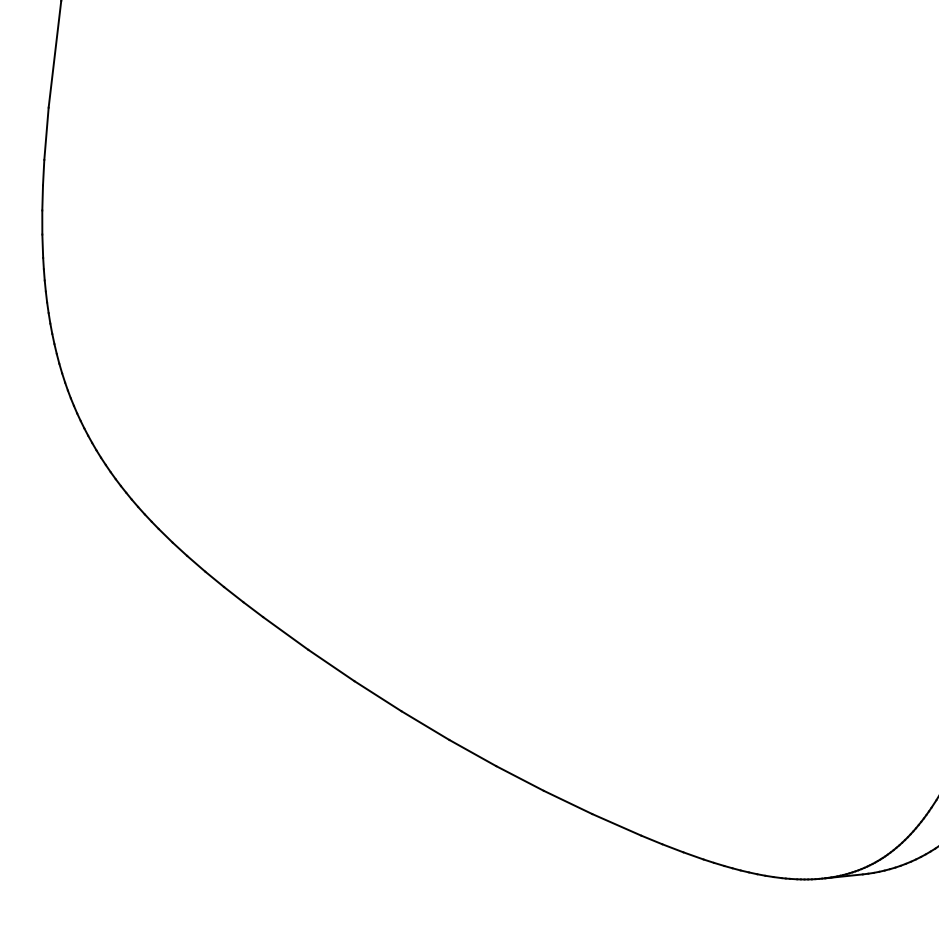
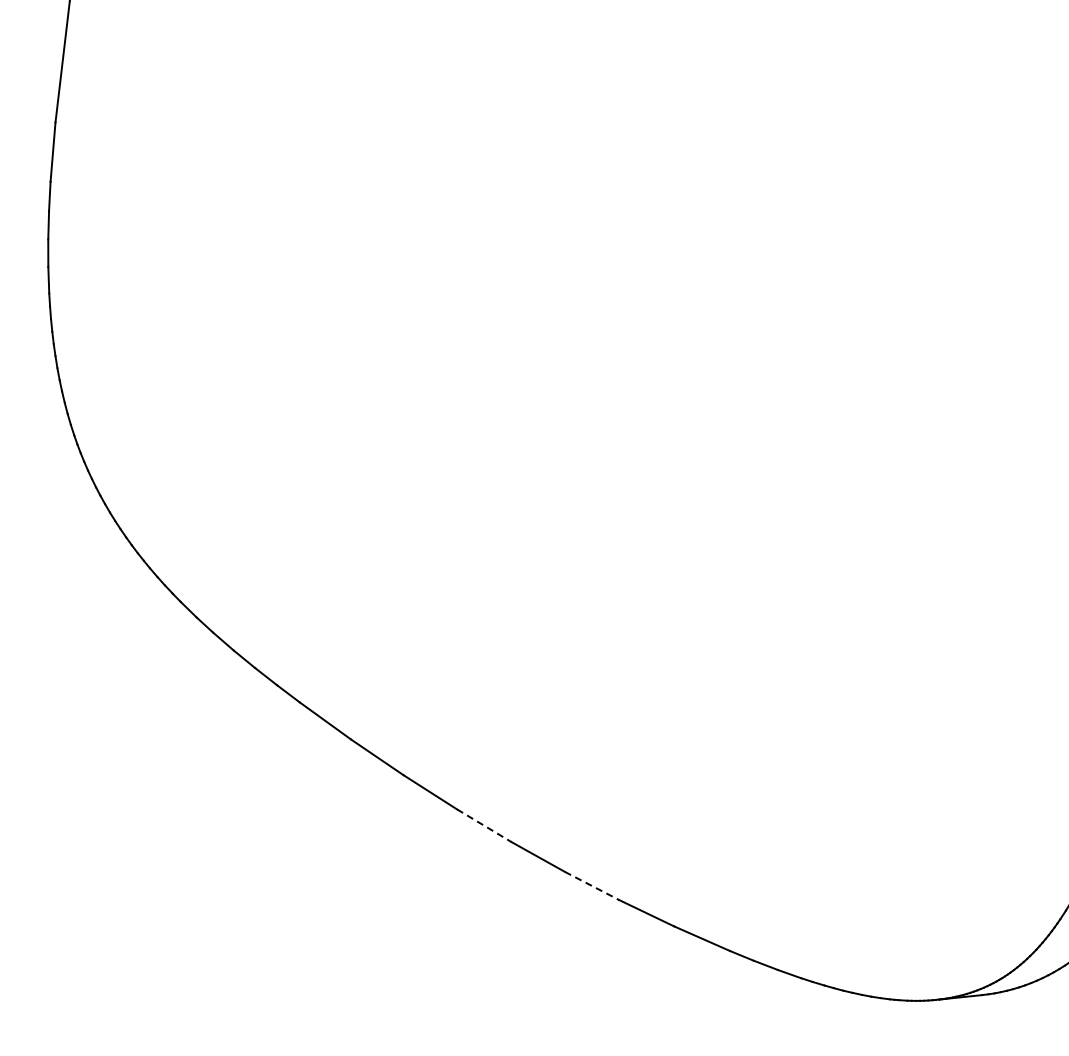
line: (425, 725) -> (484, 825), solid -> dashed
line: (520, 778) -> (592, 885), solid -> dashed

